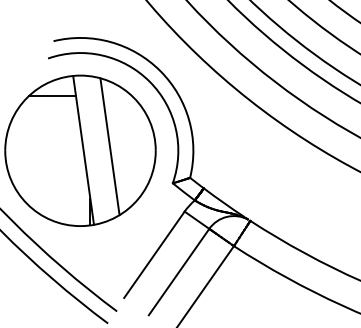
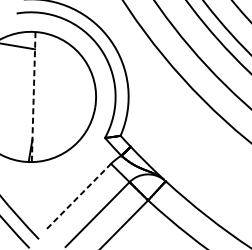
line: (109, 146) -> (56, 97), removed
line: (83, 150) -> (33, 97), solid -> dashed
line: (154, 254) -> (79, 196), solid -> dashed

